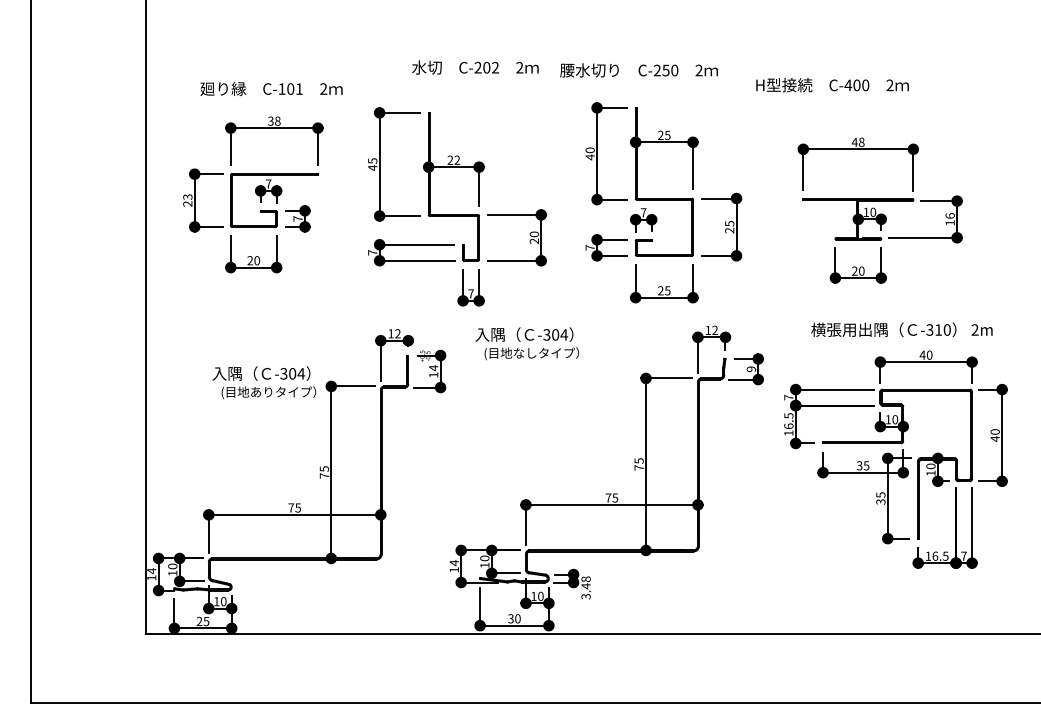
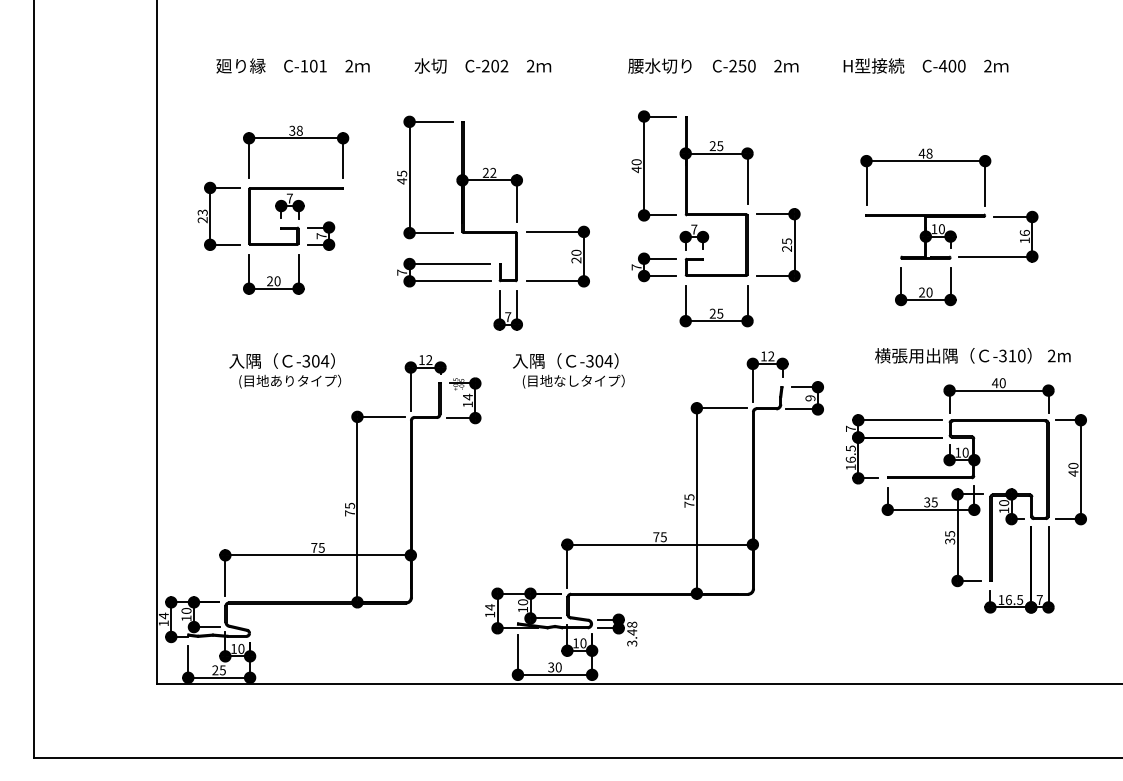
text: (475, 67) -> (482, 65), moved
text: (639, 69) -> (713, 65), moved
text: (832, 84) -> (925, 65), moved
text: (271, 88) -> (292, 65), moved
text: (264, 382) -> (285, 370), moved

